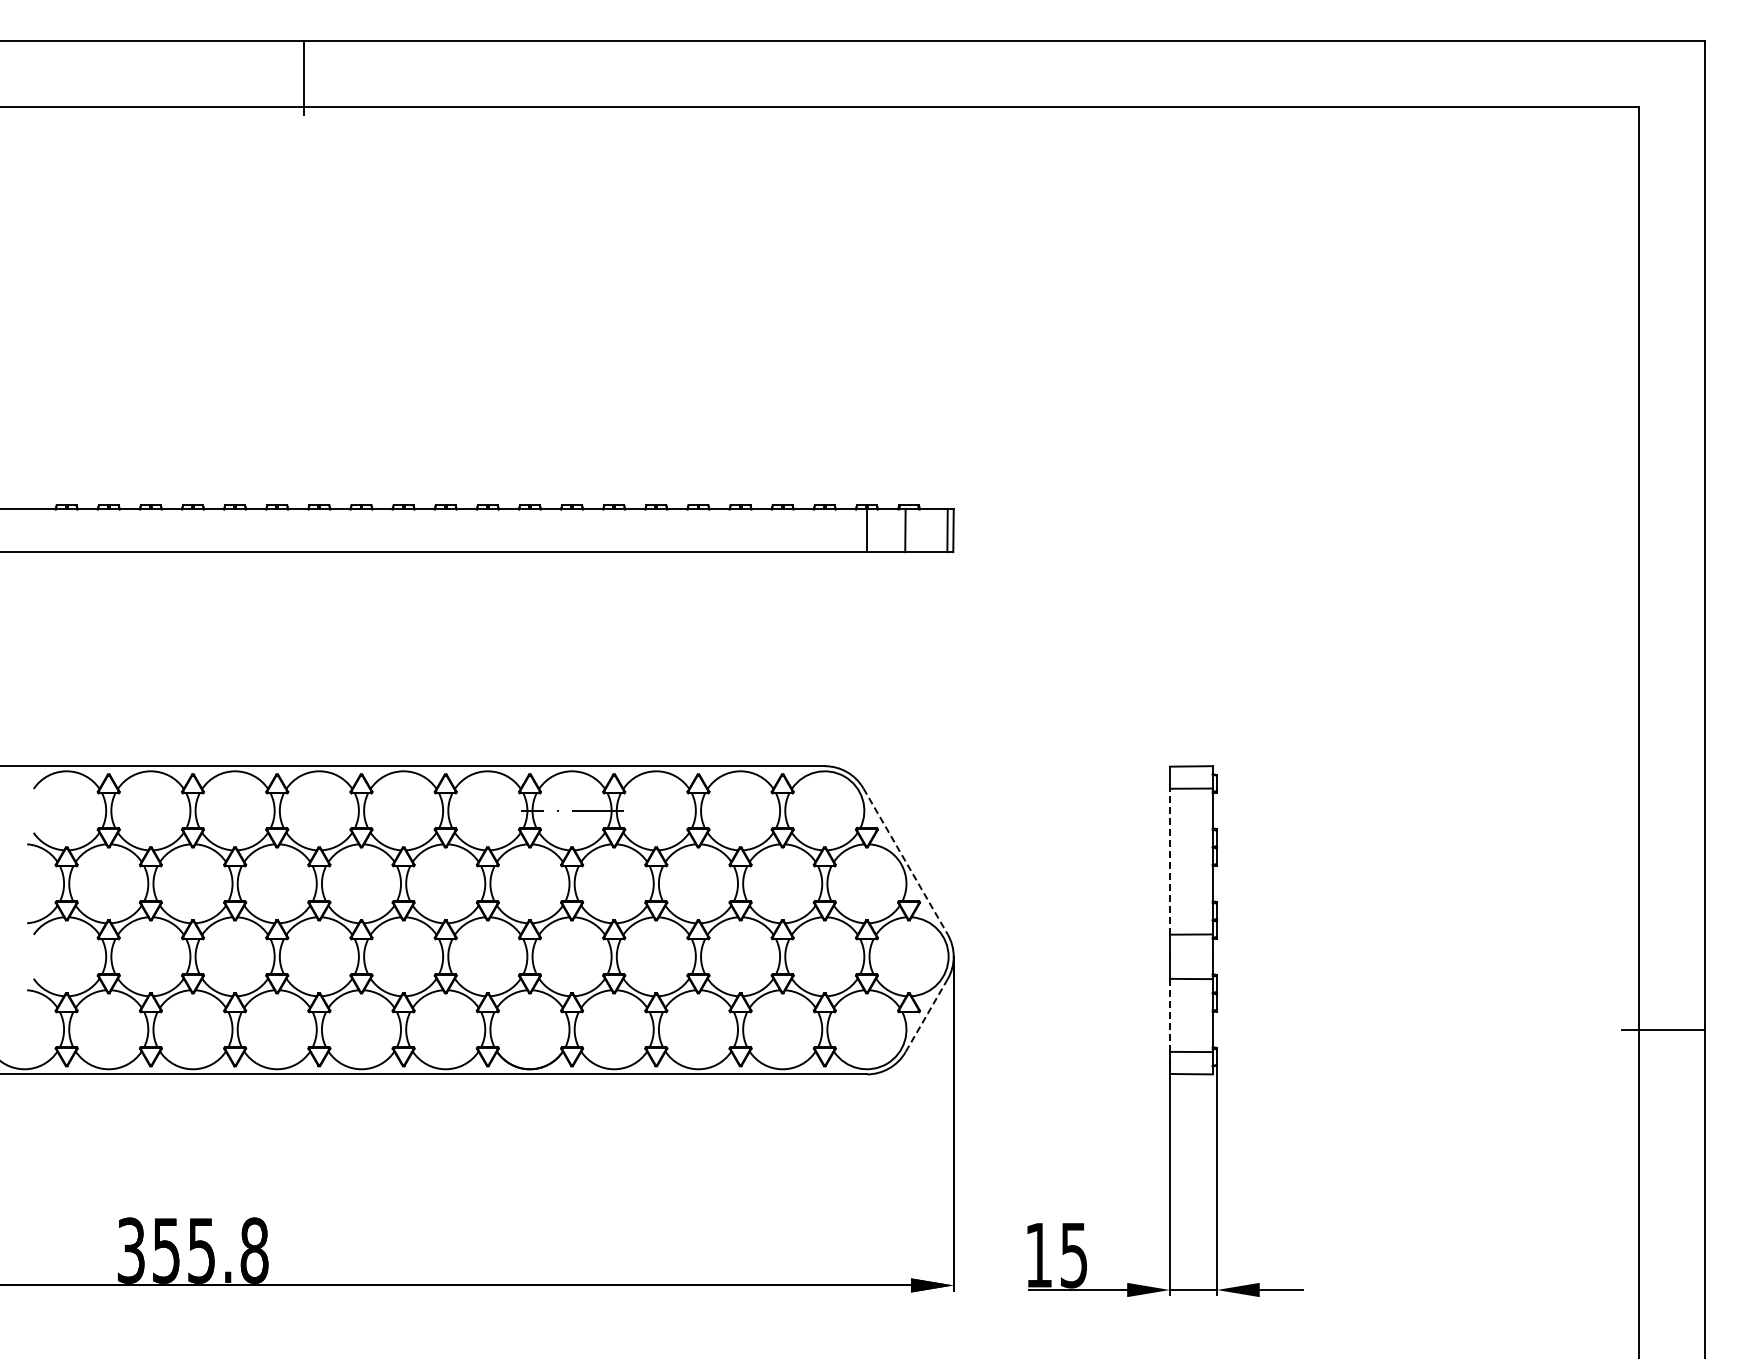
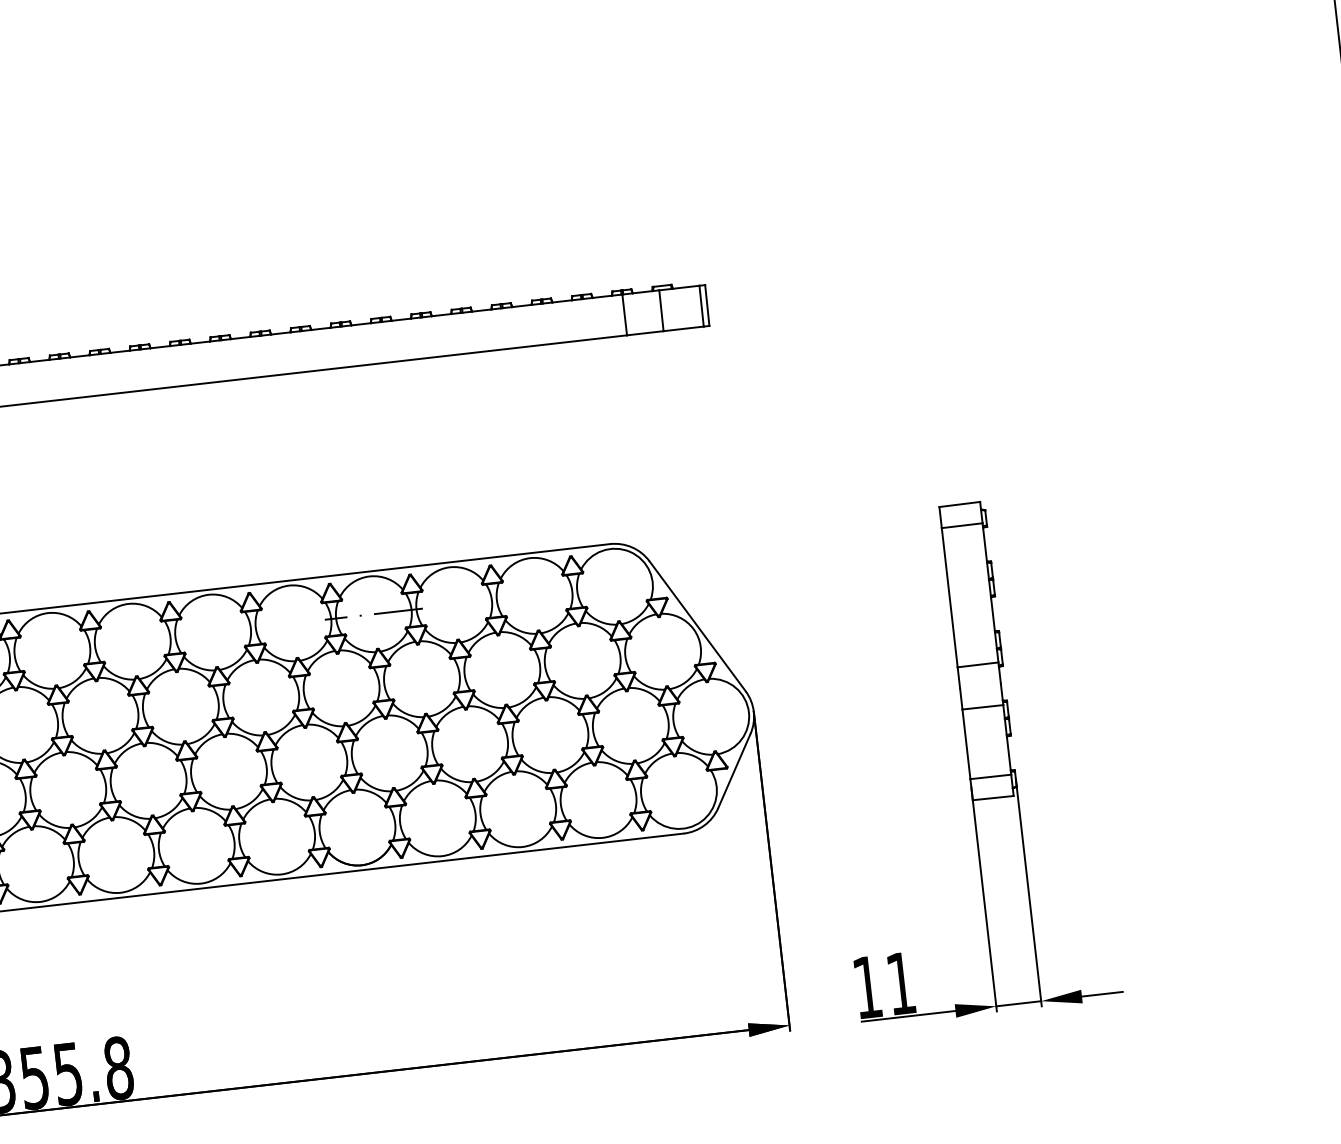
line: (905, 861) -> (697, 626), dashed -> solid
line: (1169, 861) -> (949, 597), dashed -> solid
line: (1169, 1014) -> (965, 743), dashed -> solid
line: (926, 1016) -> (734, 771), dashed -> solid
text: (1073, 1255) -> (900, 983), 15 -> 11

